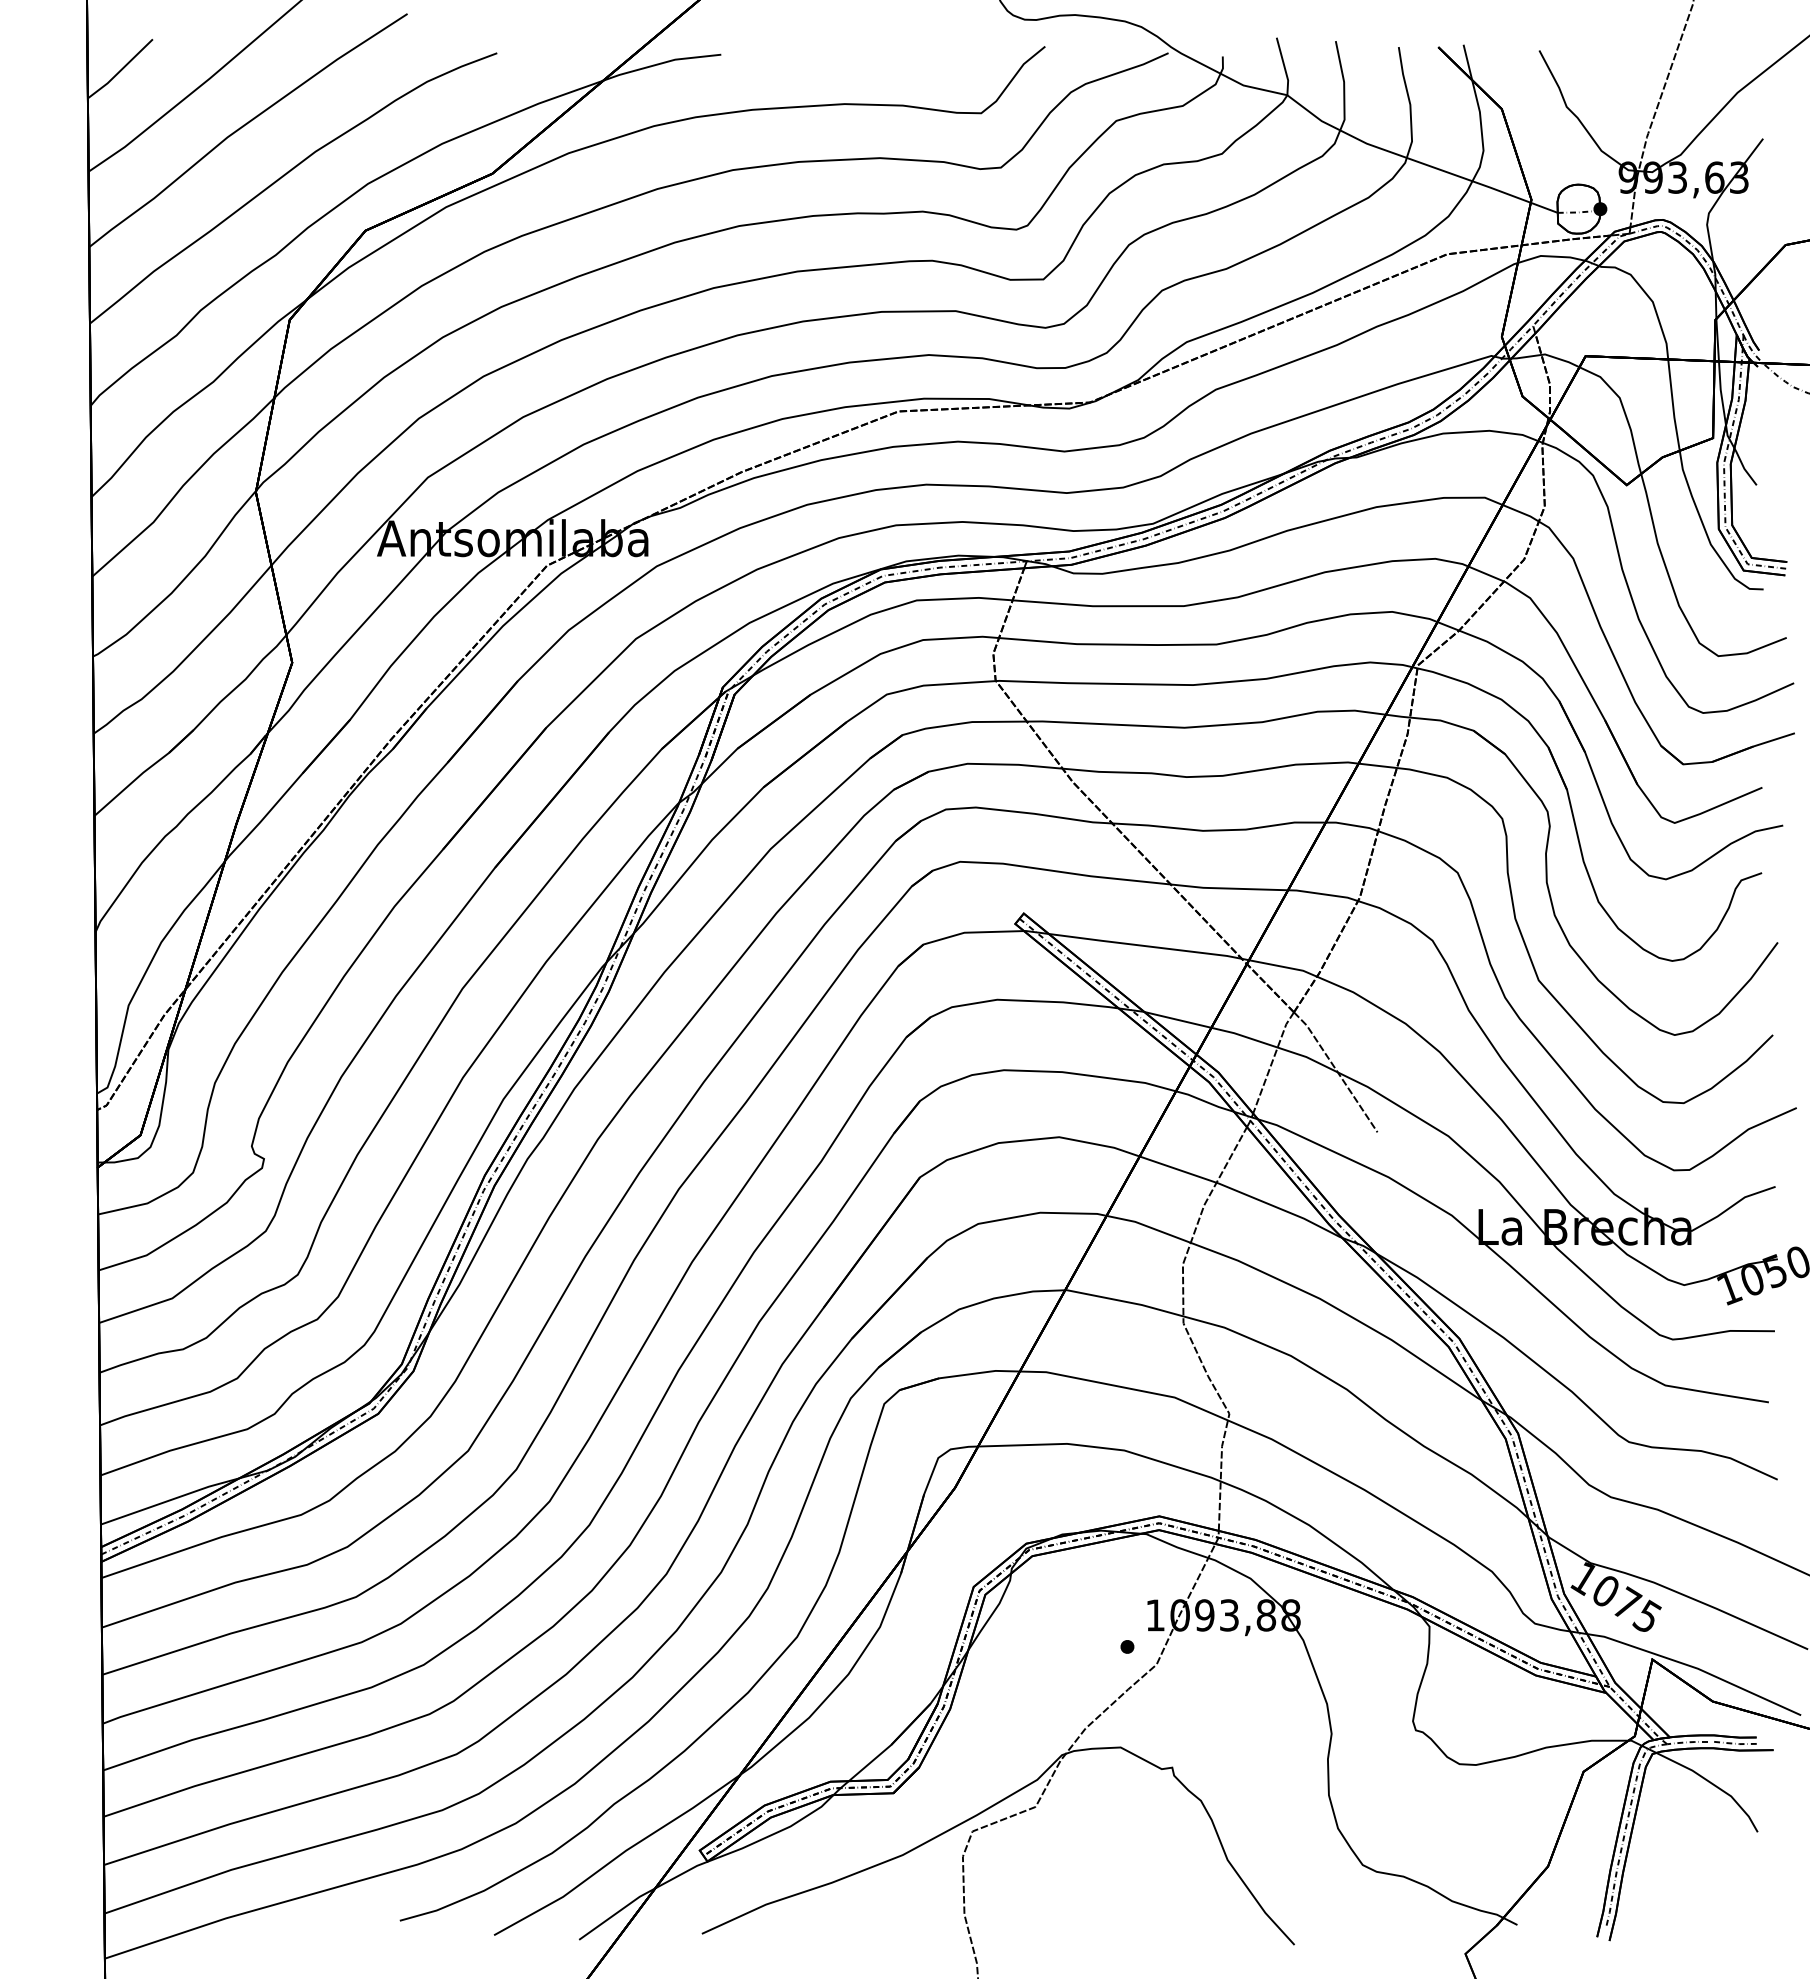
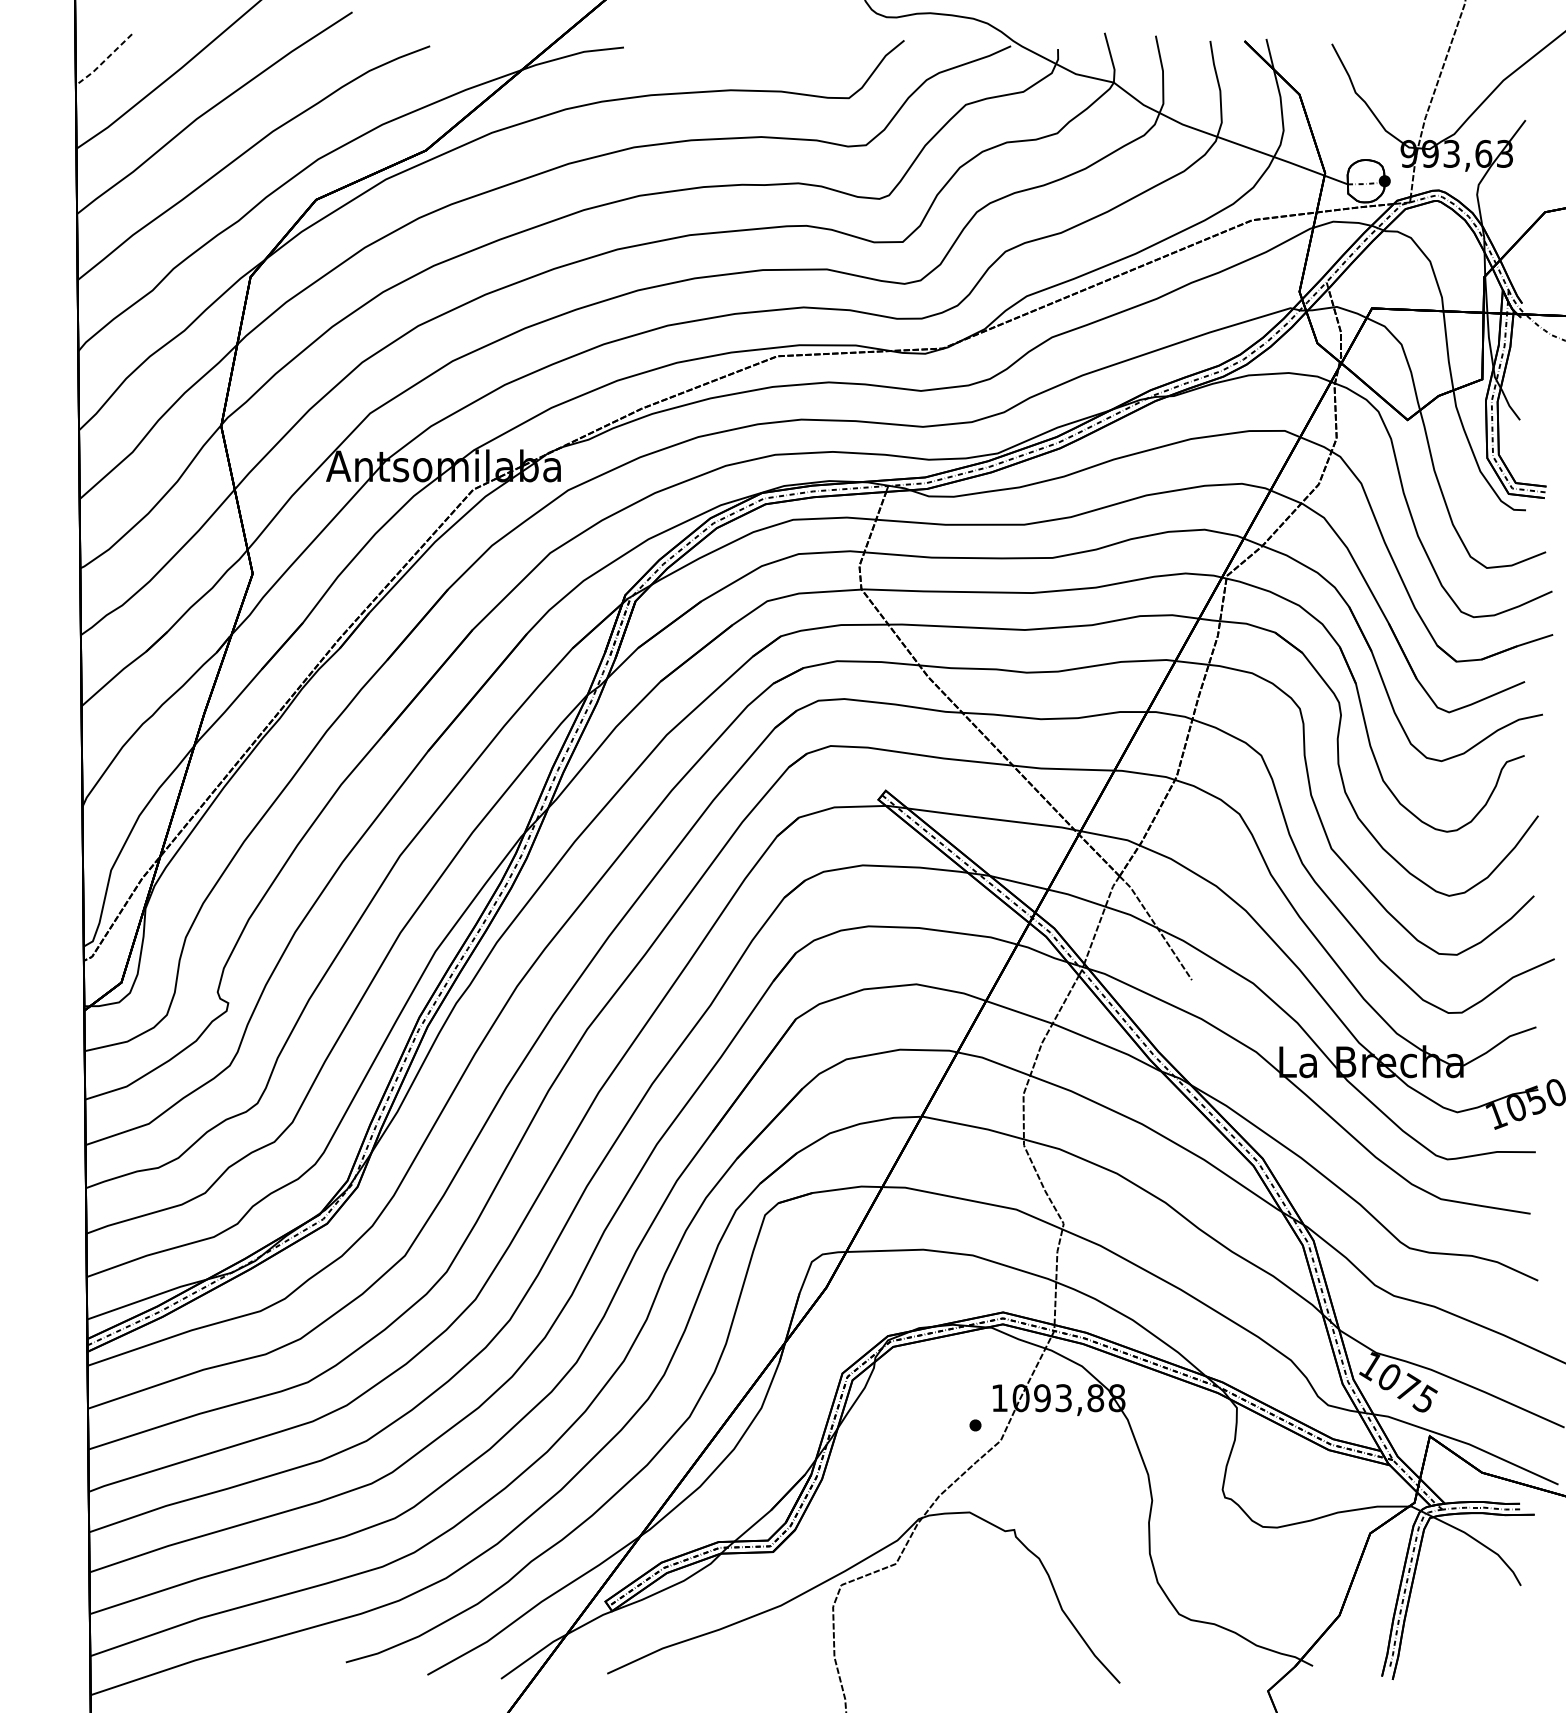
line: (121, 70) -> (104, 61), solid -> dashed

